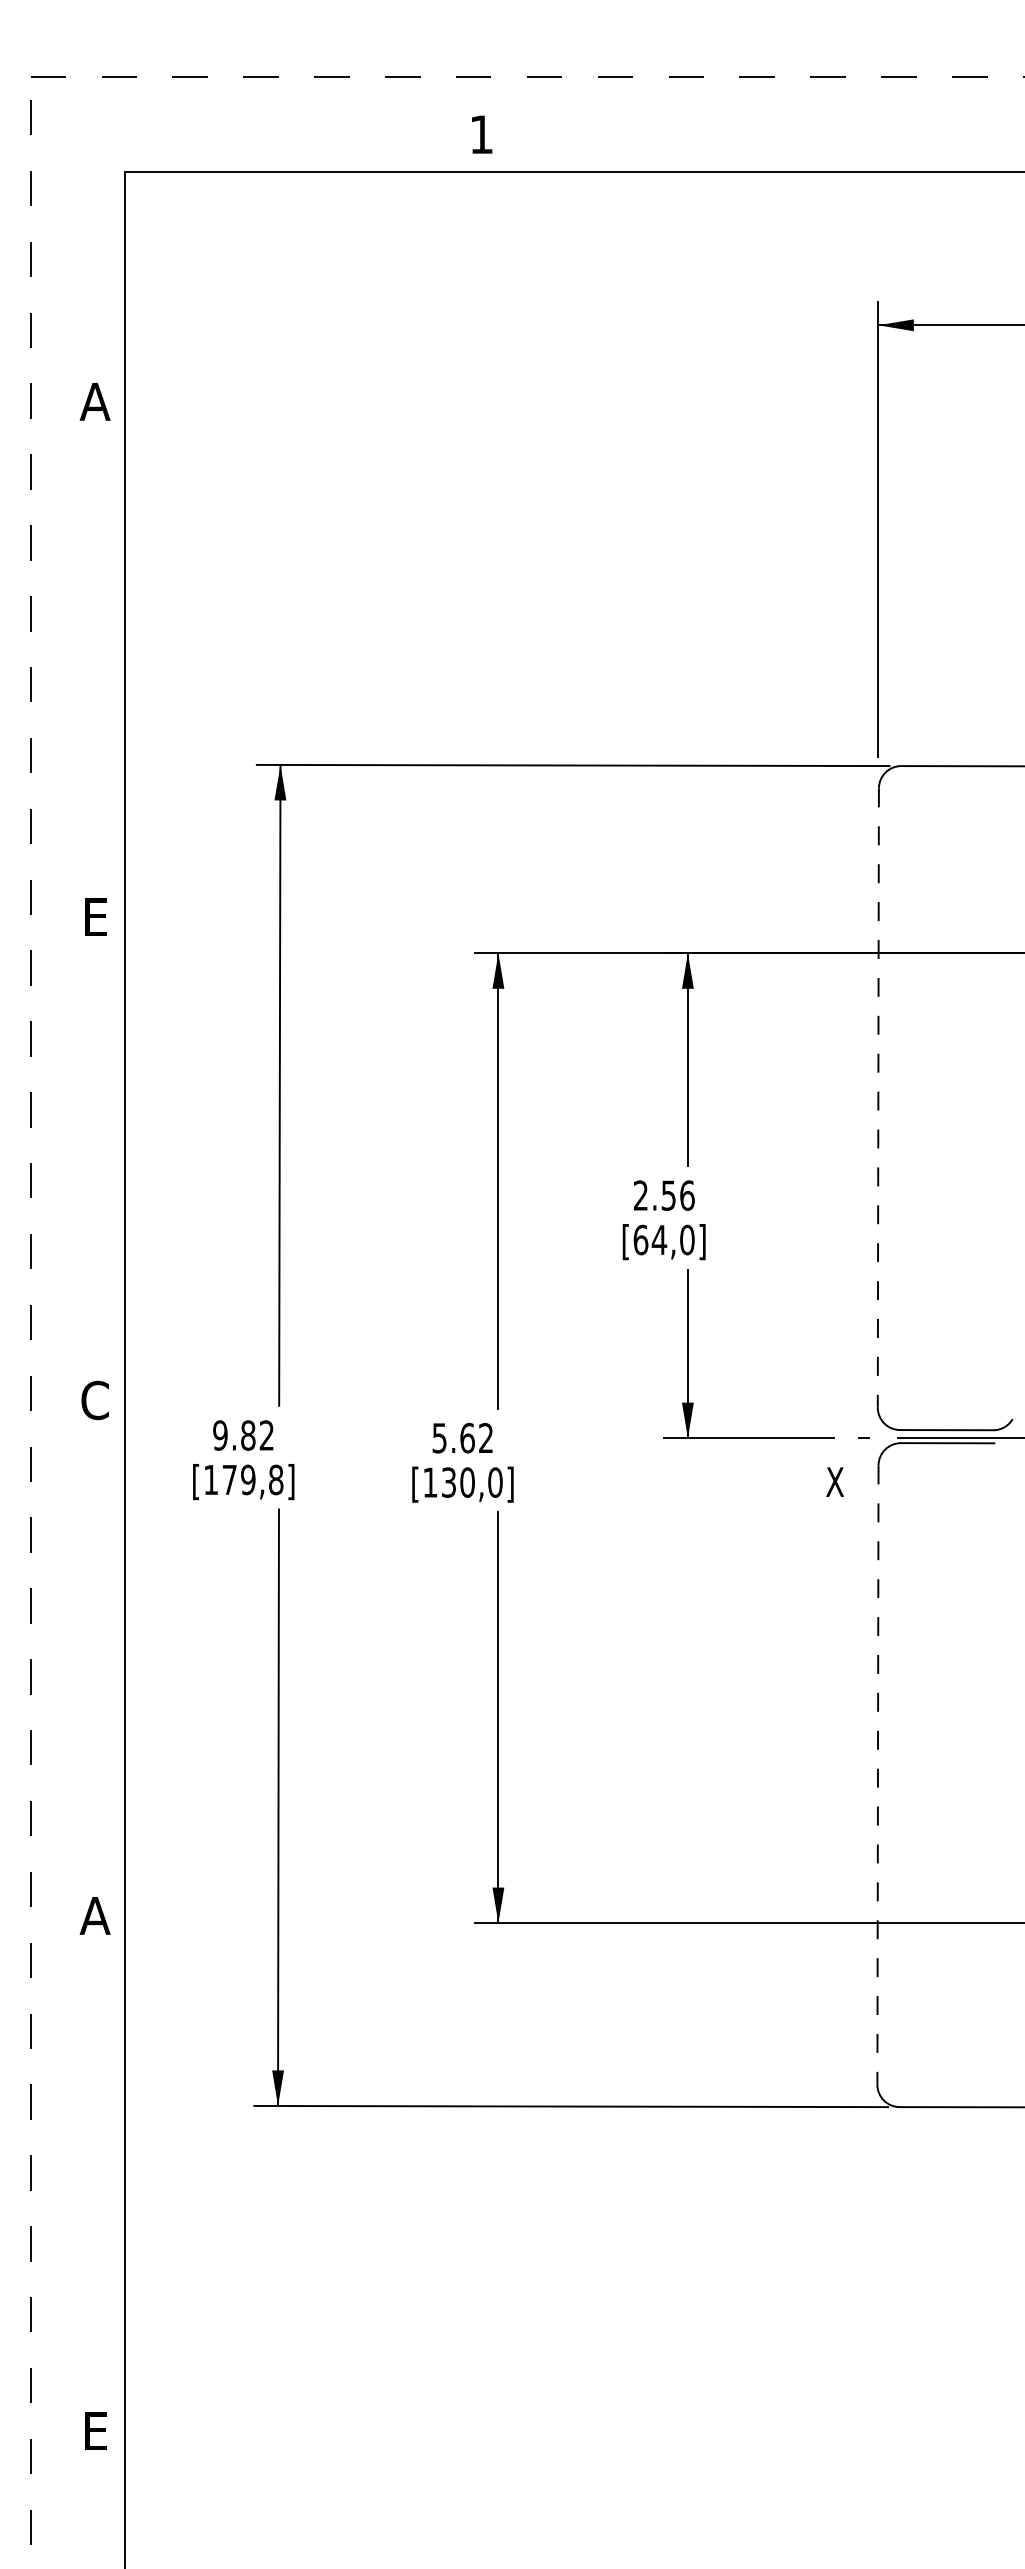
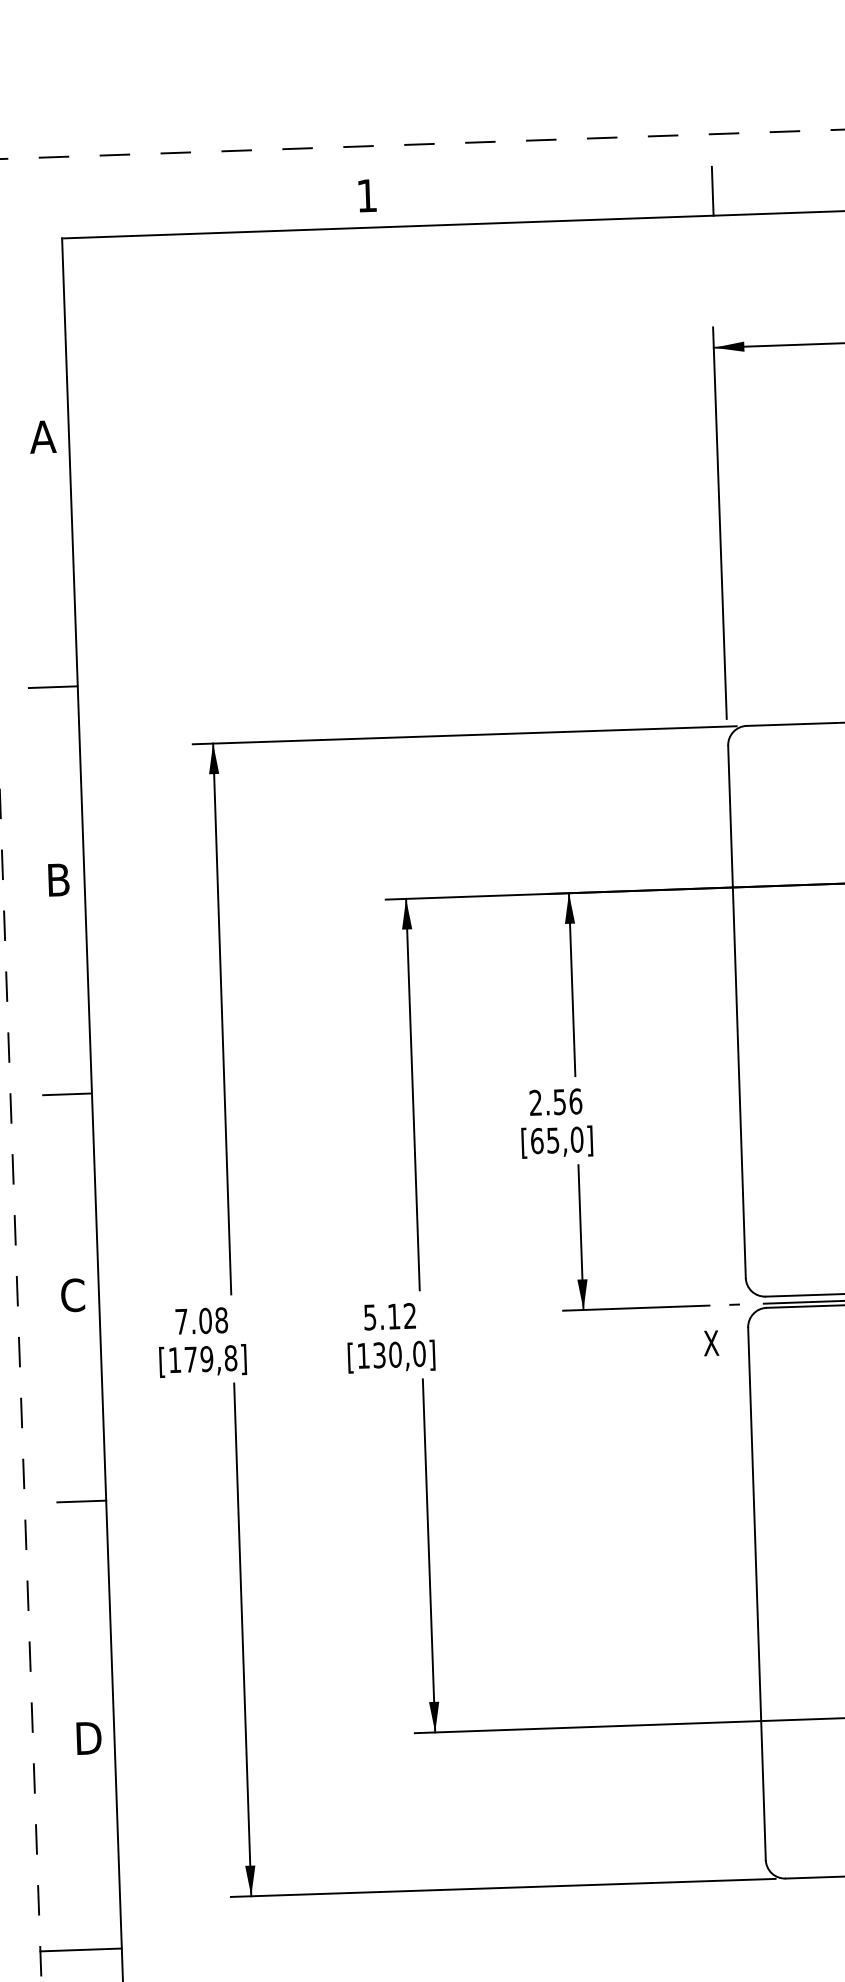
line: (883, 142) -> (712, 190), added
line: (96, 692) -> (52, 686), added
text: (95, 917) -> (58, 880), E -> B
line: (878, 1098) -> (737, 1012), dashed -> solid
line: (96, 1166) -> (67, 1094), added
text: (659, 1240) -> (553, 1140), [64,0] -> [65,0]
text: (243, 1435) -> (201, 1321), 9.82 -> 7.08
text: (467, 1438) -> (394, 1316), 5.62 -> 5.12
line: (96, 1640) -> (81, 1501), added
line: (877, 1775) -> (756, 1594), dashed -> solid
text: (94, 1915) -> (87, 1738), A -> D
line: (77, 2161) -> (80, 1949), added

